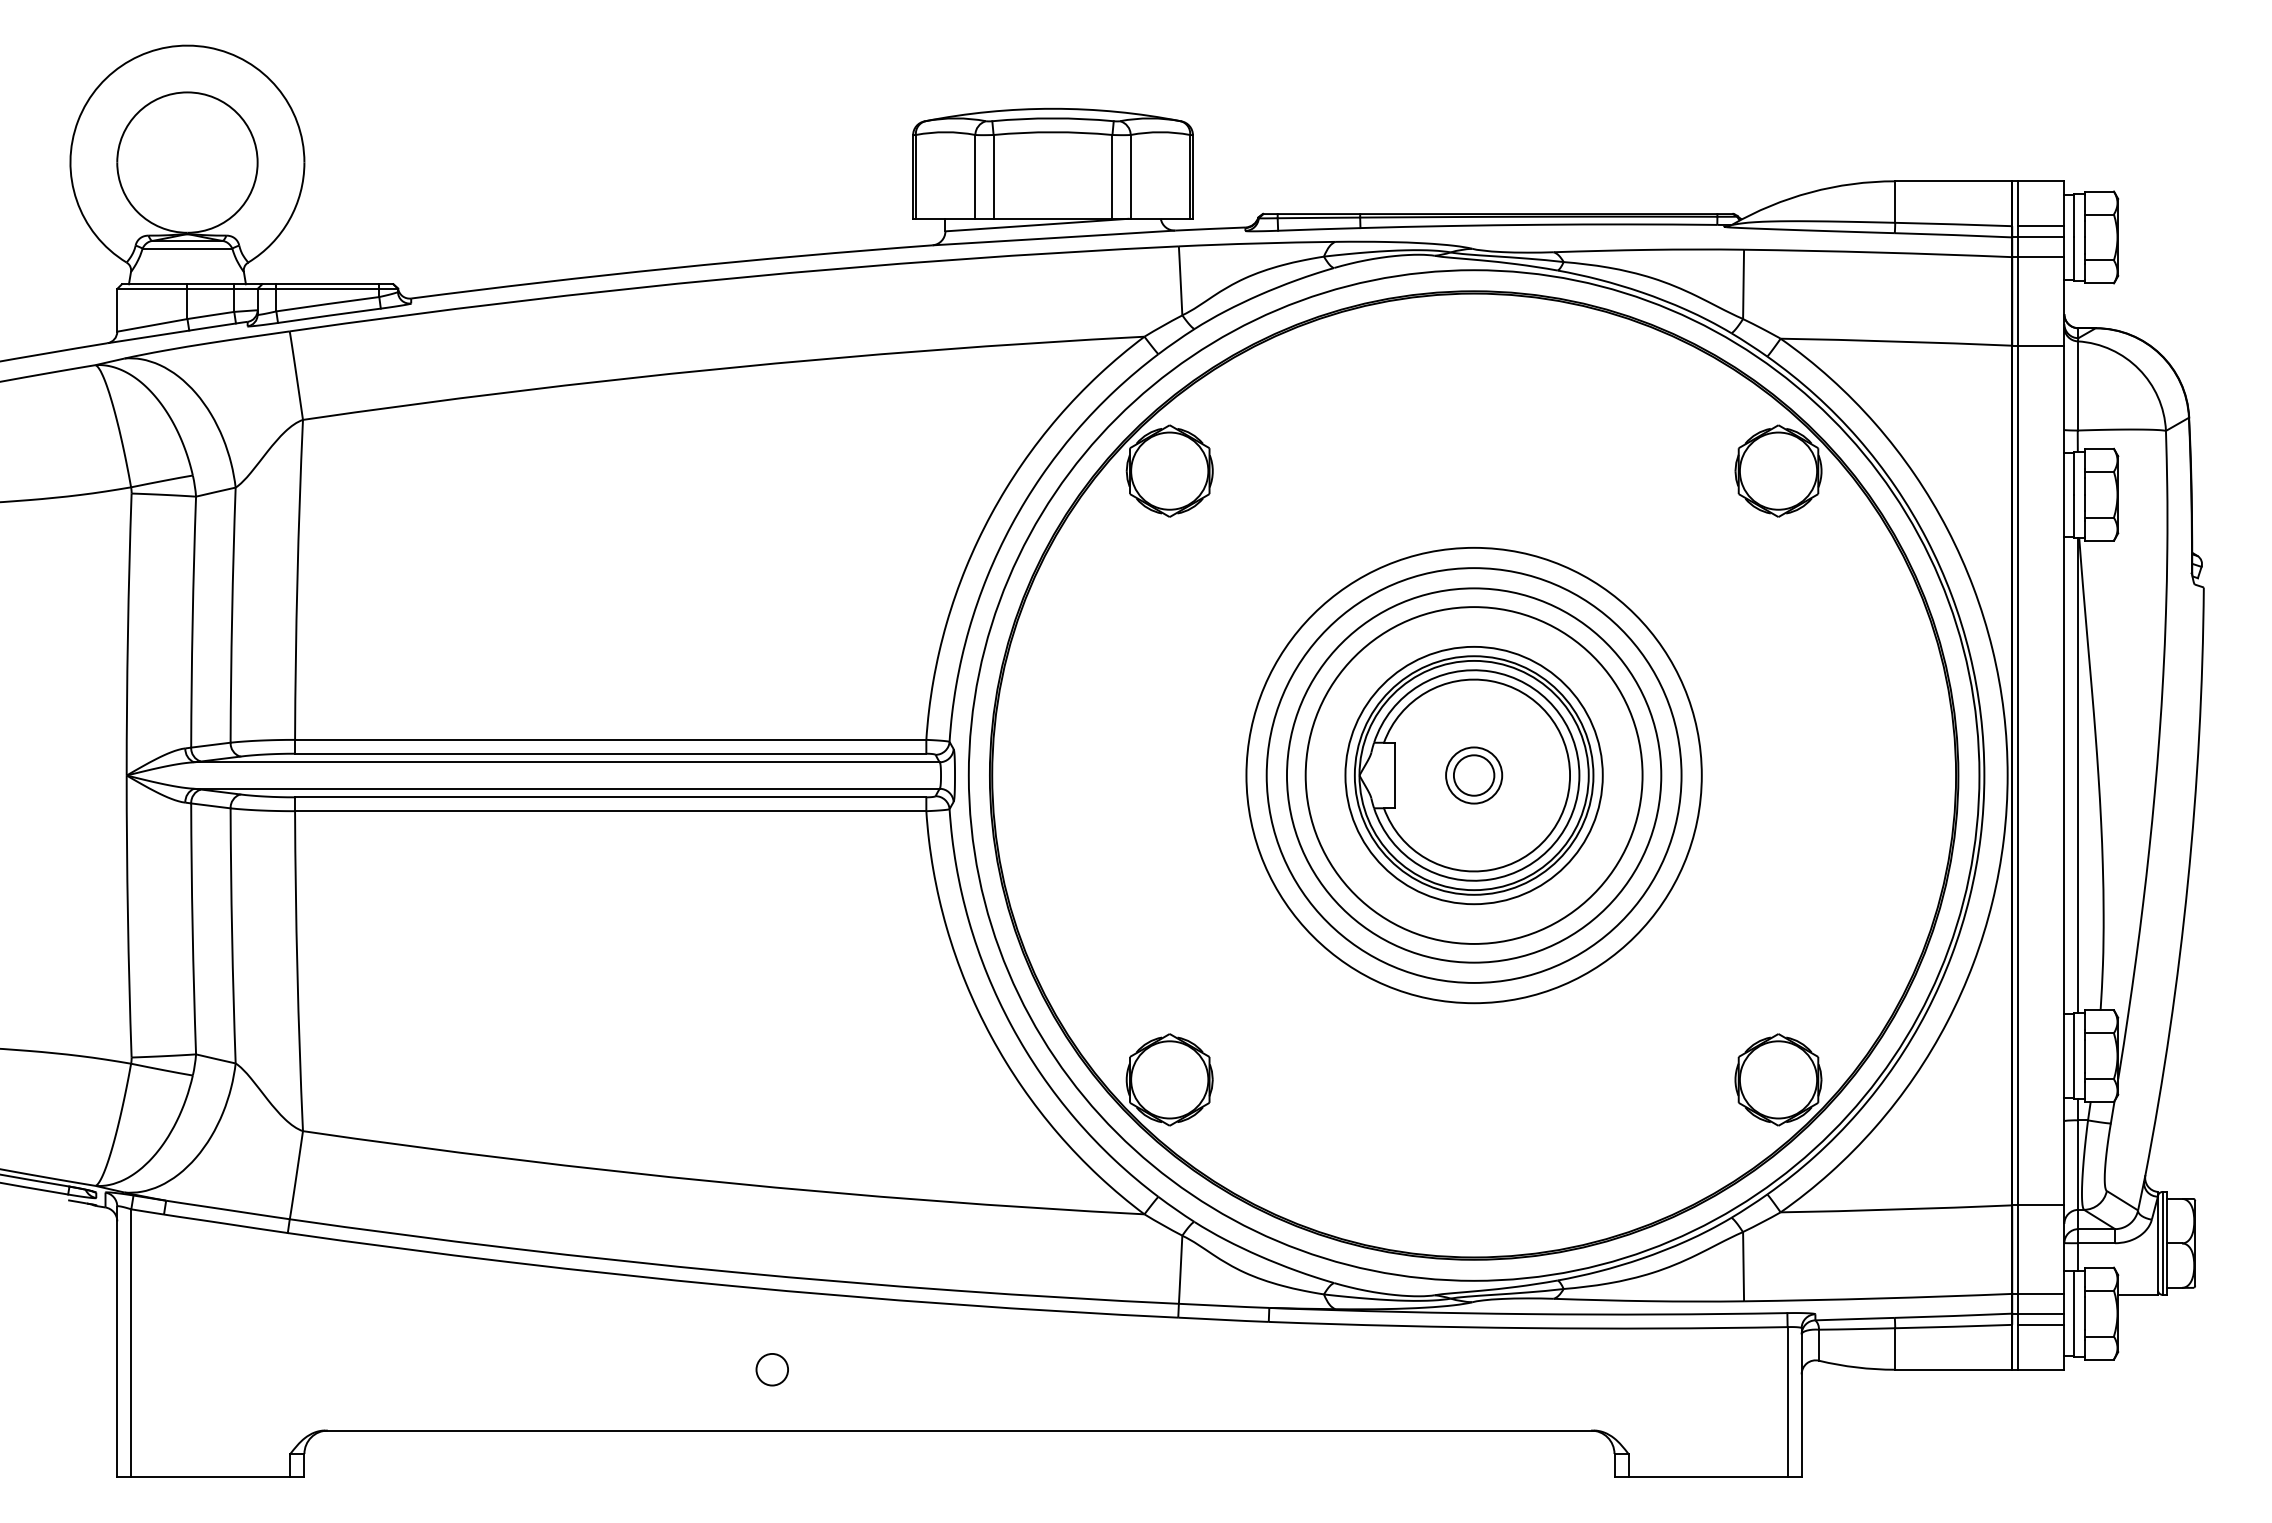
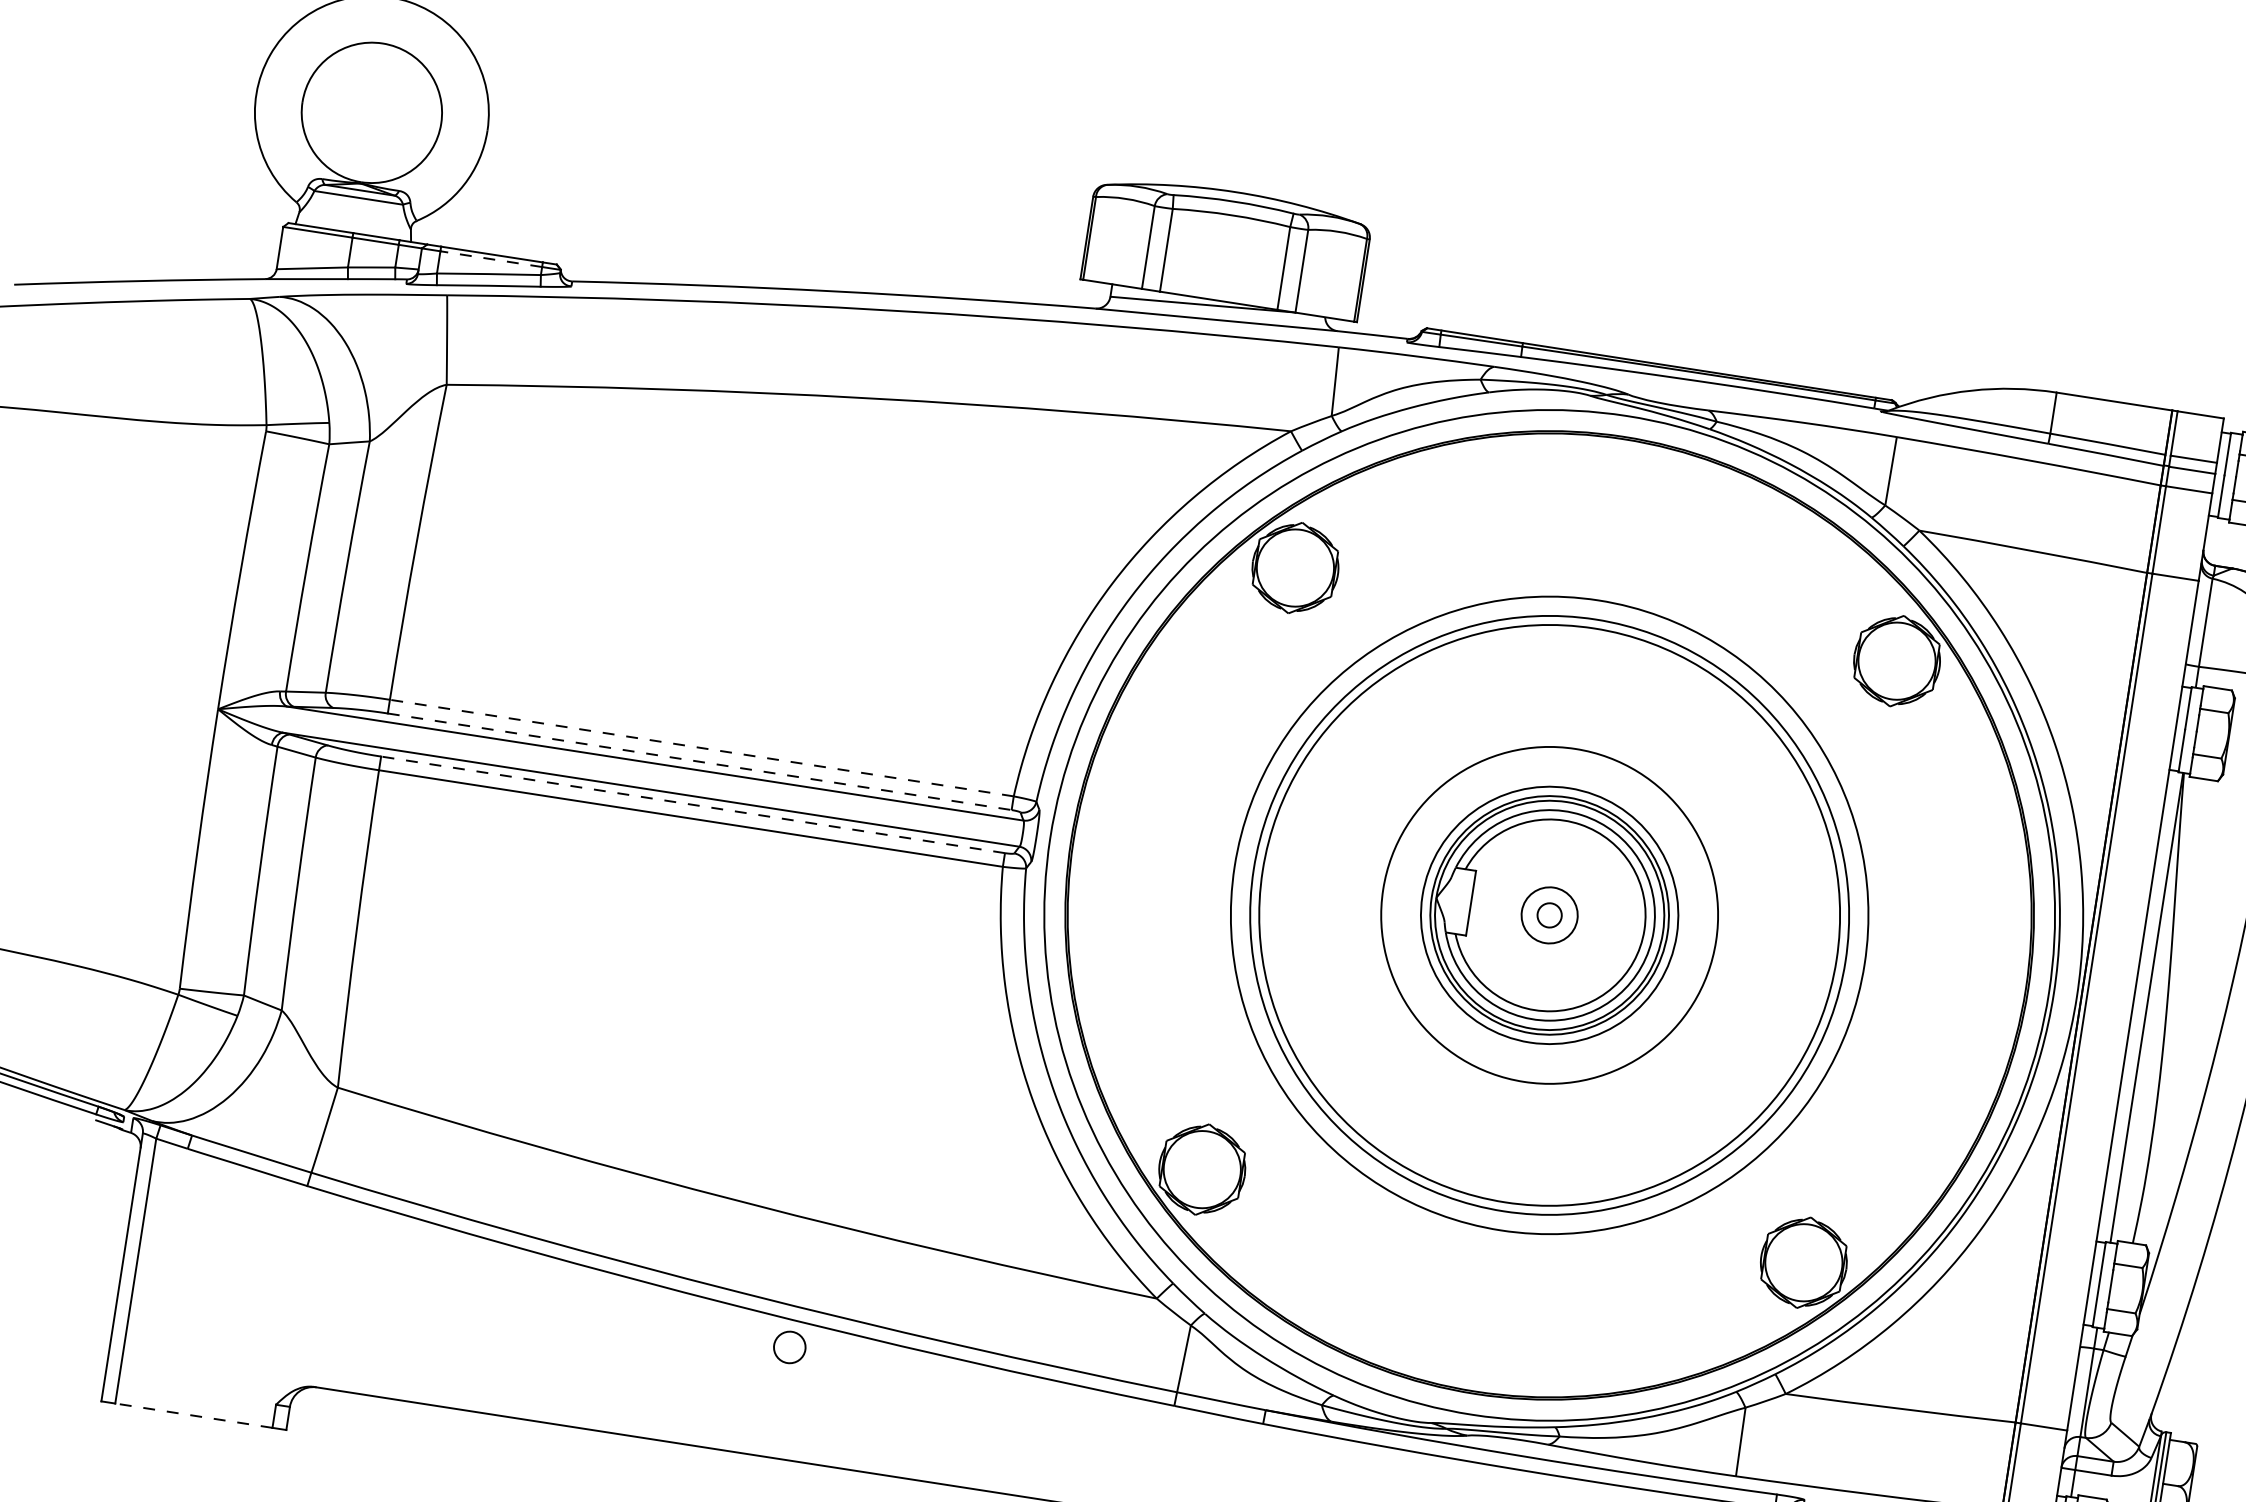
line: (327, 288) -> (491, 258), solid -> dashed
line: (610, 739) -> (701, 747), solid -> dashed
line: (610, 753) -> (699, 761), solid -> dashed
circle: (1473, 775) -> (1549, 915), size x0.6
circle: (1473, 775) -> (1549, 915), size x1.4
circle: (1473, 775) -> (1549, 915), size x1.4
circle: (1473, 775) -> (1549, 915), size x1.6
line: (610, 797) -> (692, 804), solid -> dashed
circle: (771, 1369) -> (789, 1347), moved
line: (210, 1477) -> (193, 1415), solid -> dashed

